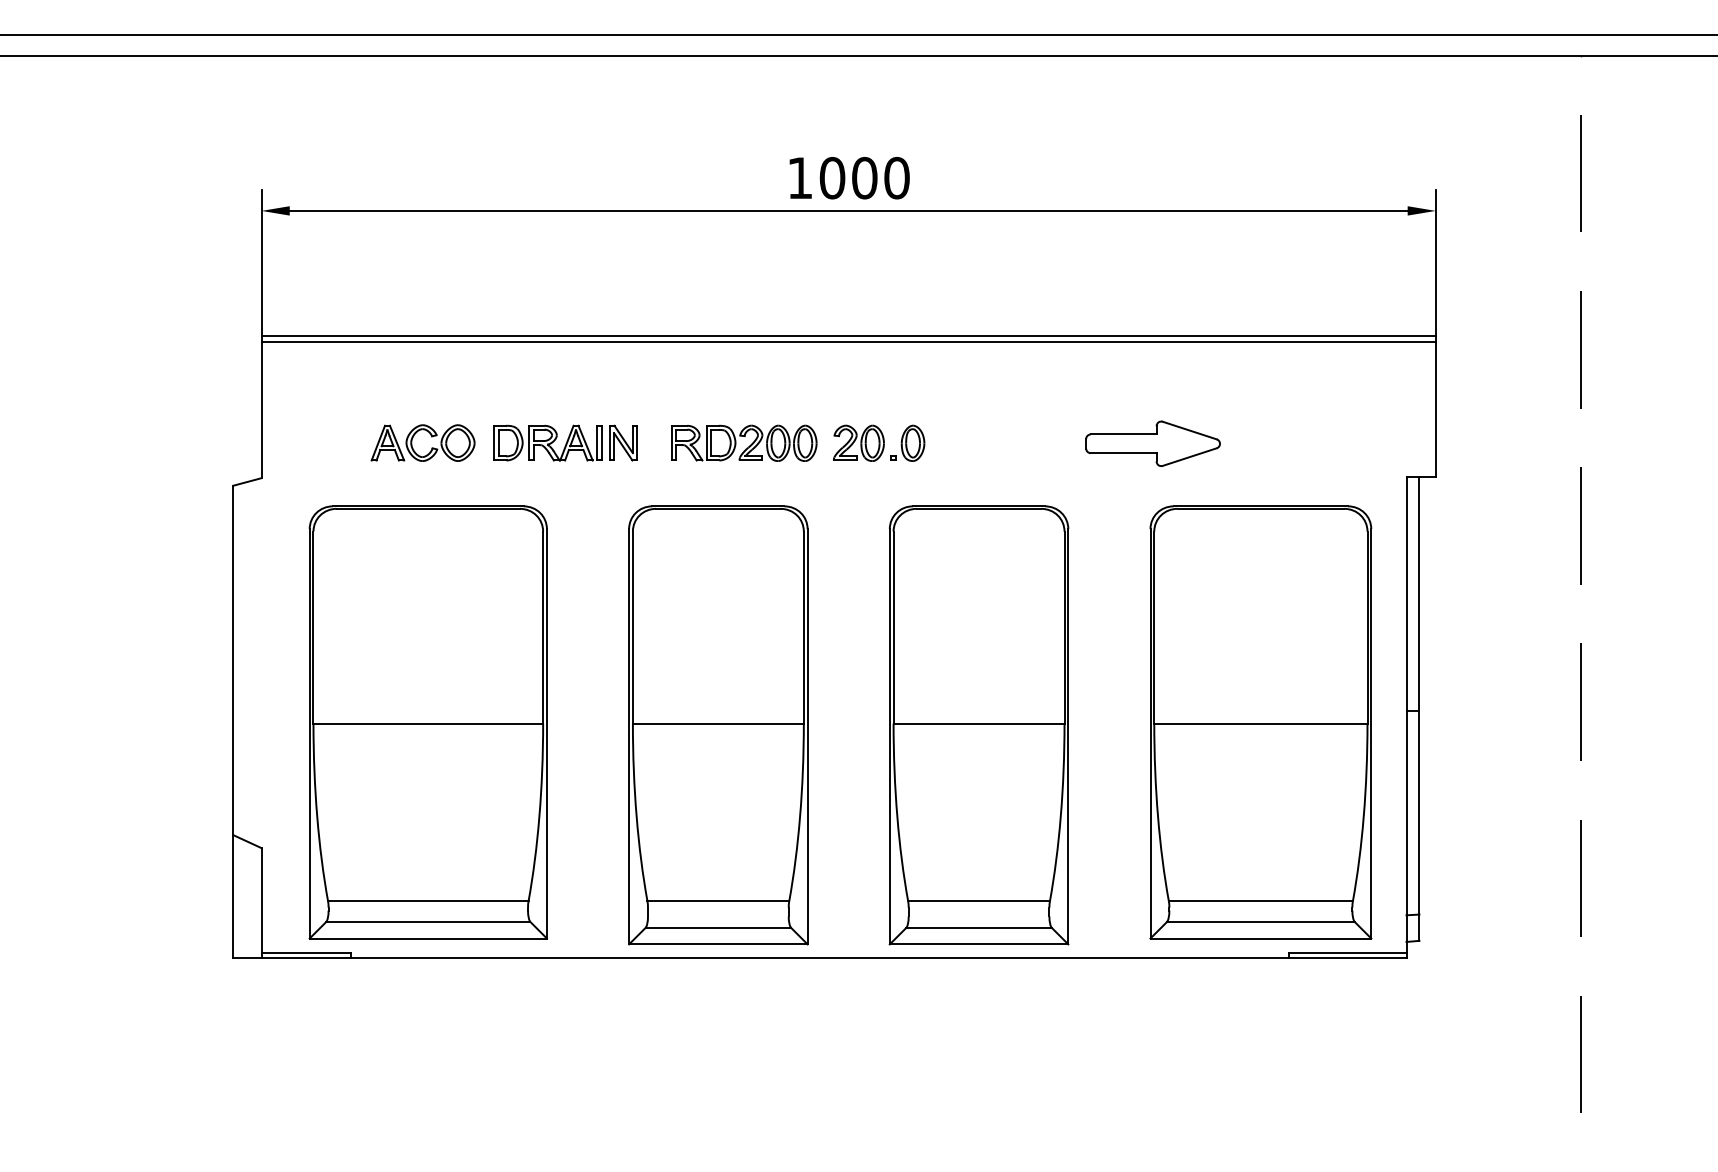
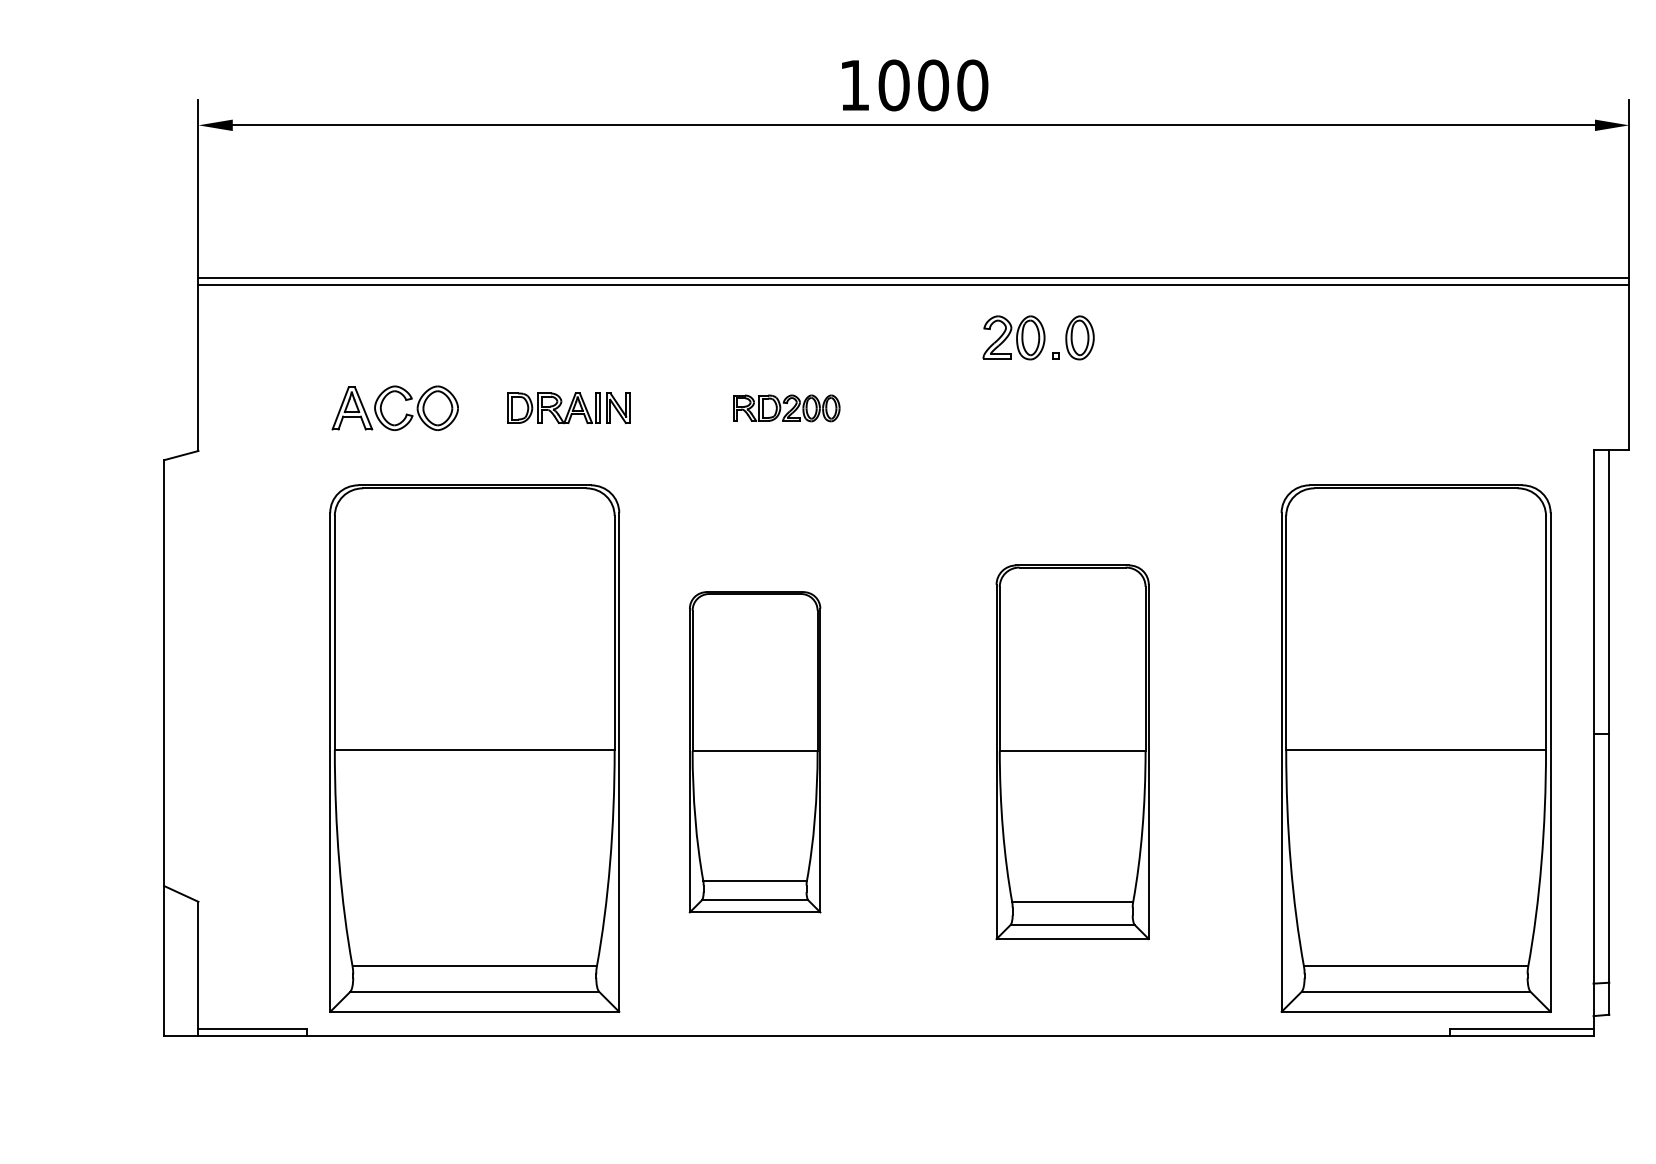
part: (565, 442) -> (568, 407), size x0.7
part: (744, 442) -> (786, 407), size x0.6
part: (879, 442) -> (1039, 336), moved
part: (1152, 443) -> (1284, 408), removed
part: (427, 722) -> (473, 748), moved
part: (718, 725) -> (755, 752), size x0.6
part: (978, 725) -> (1072, 752), size x0.7

